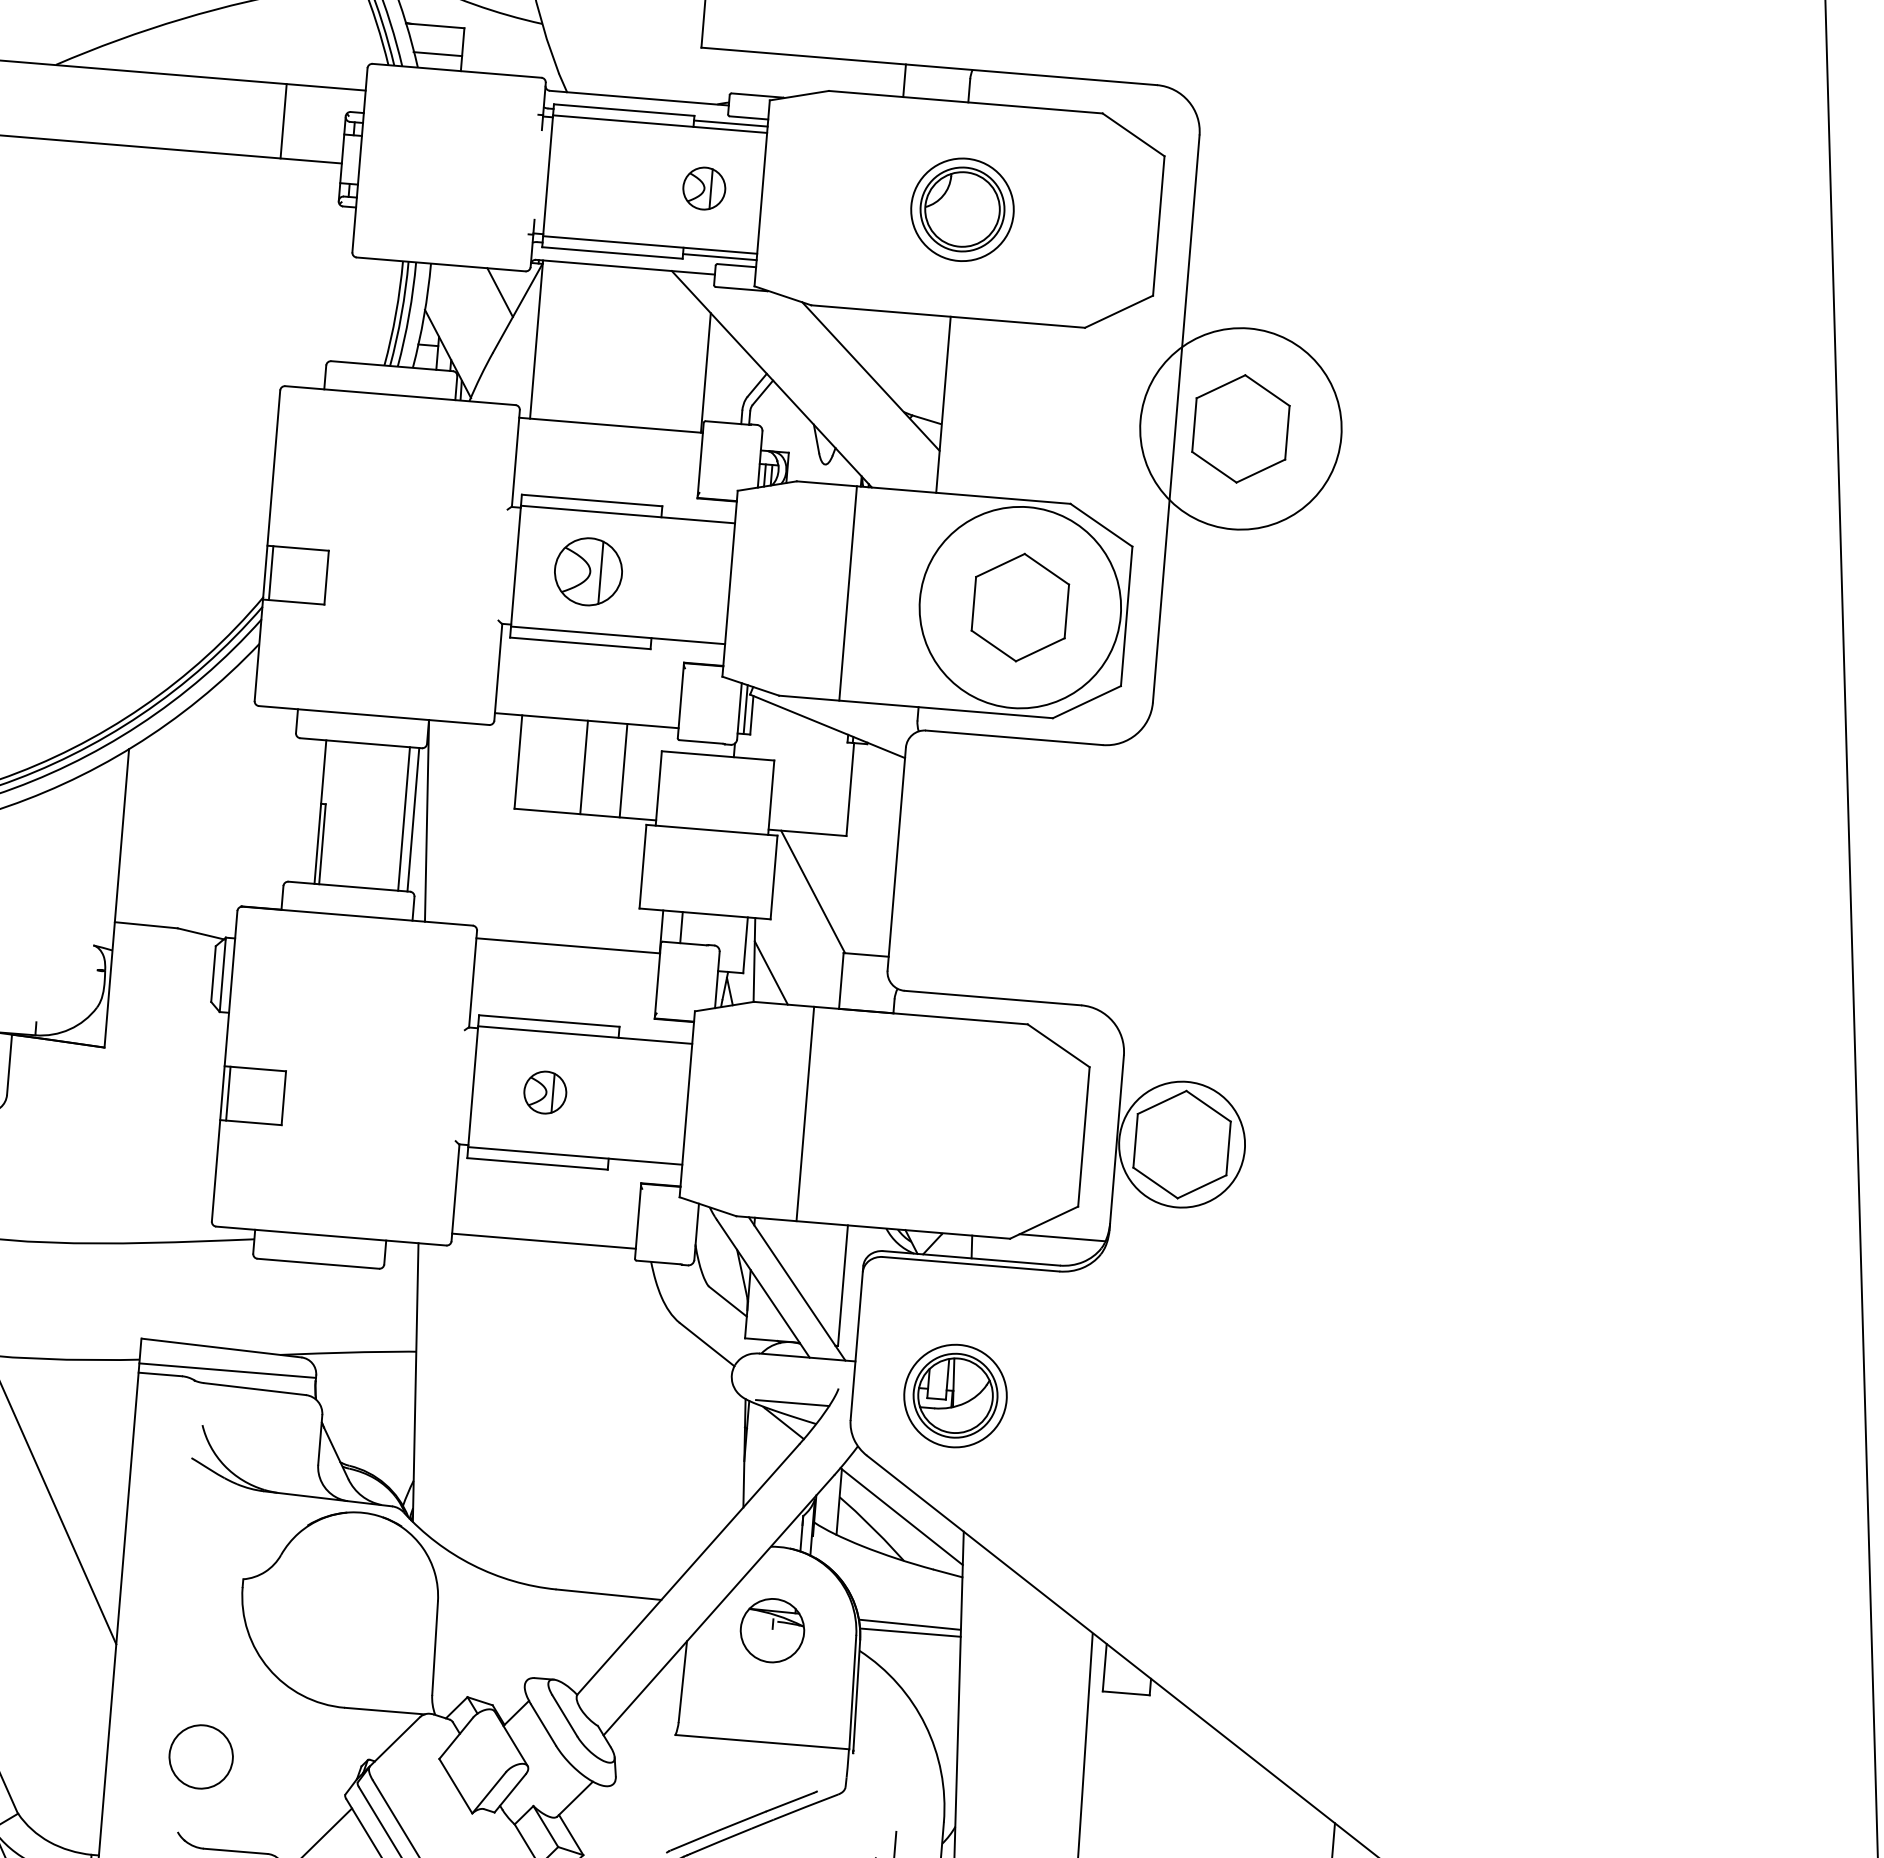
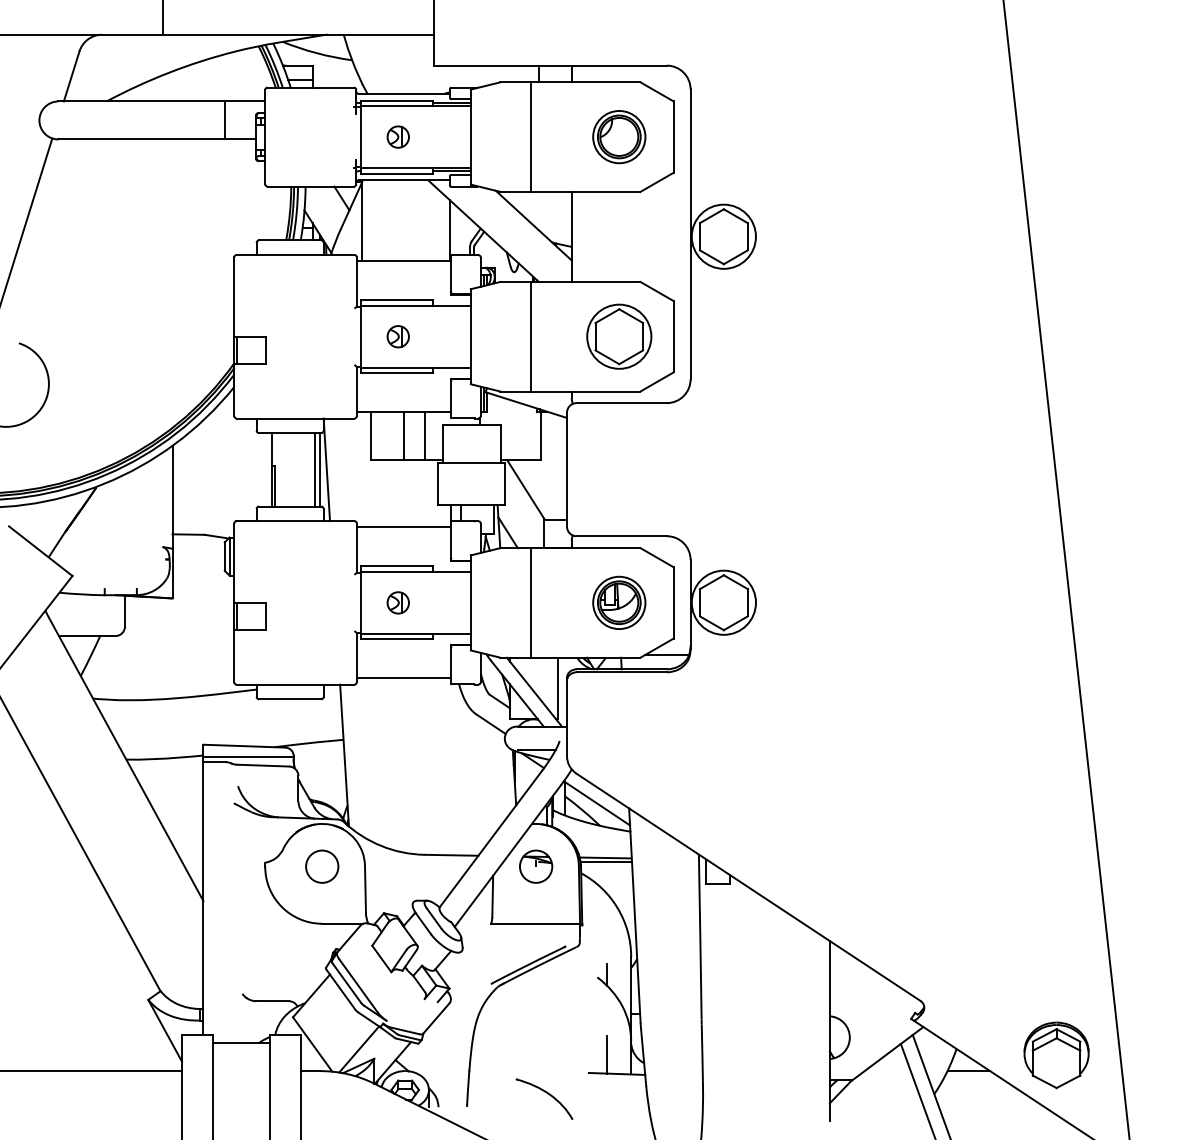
part: (702, 187) -> (397, 136), moved
line: (880, 201) -> (531, 136), added
part: (962, 210) -> (619, 137), moved
circle: (1240, 428) -> (723, 236), size x0.62
part: (586, 571) -> (397, 336), size x0.62
circle: (1020, 607) -> (619, 336), size x0.62
part: (955, 1395) -> (619, 602), moved
circle: (201, 1756) -> (322, 866), moved

